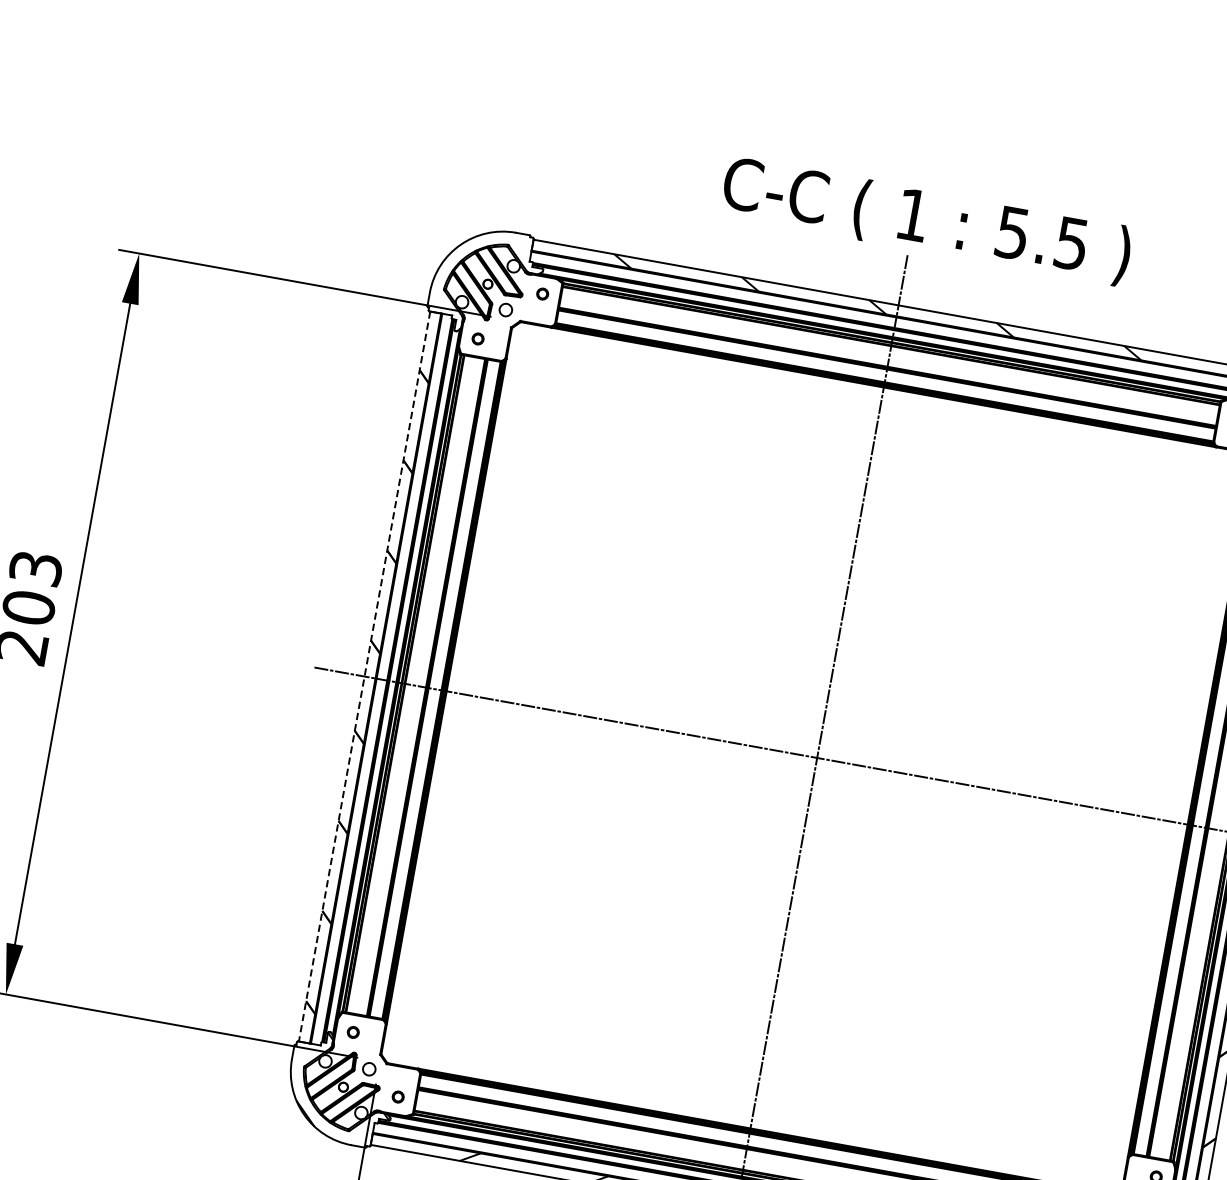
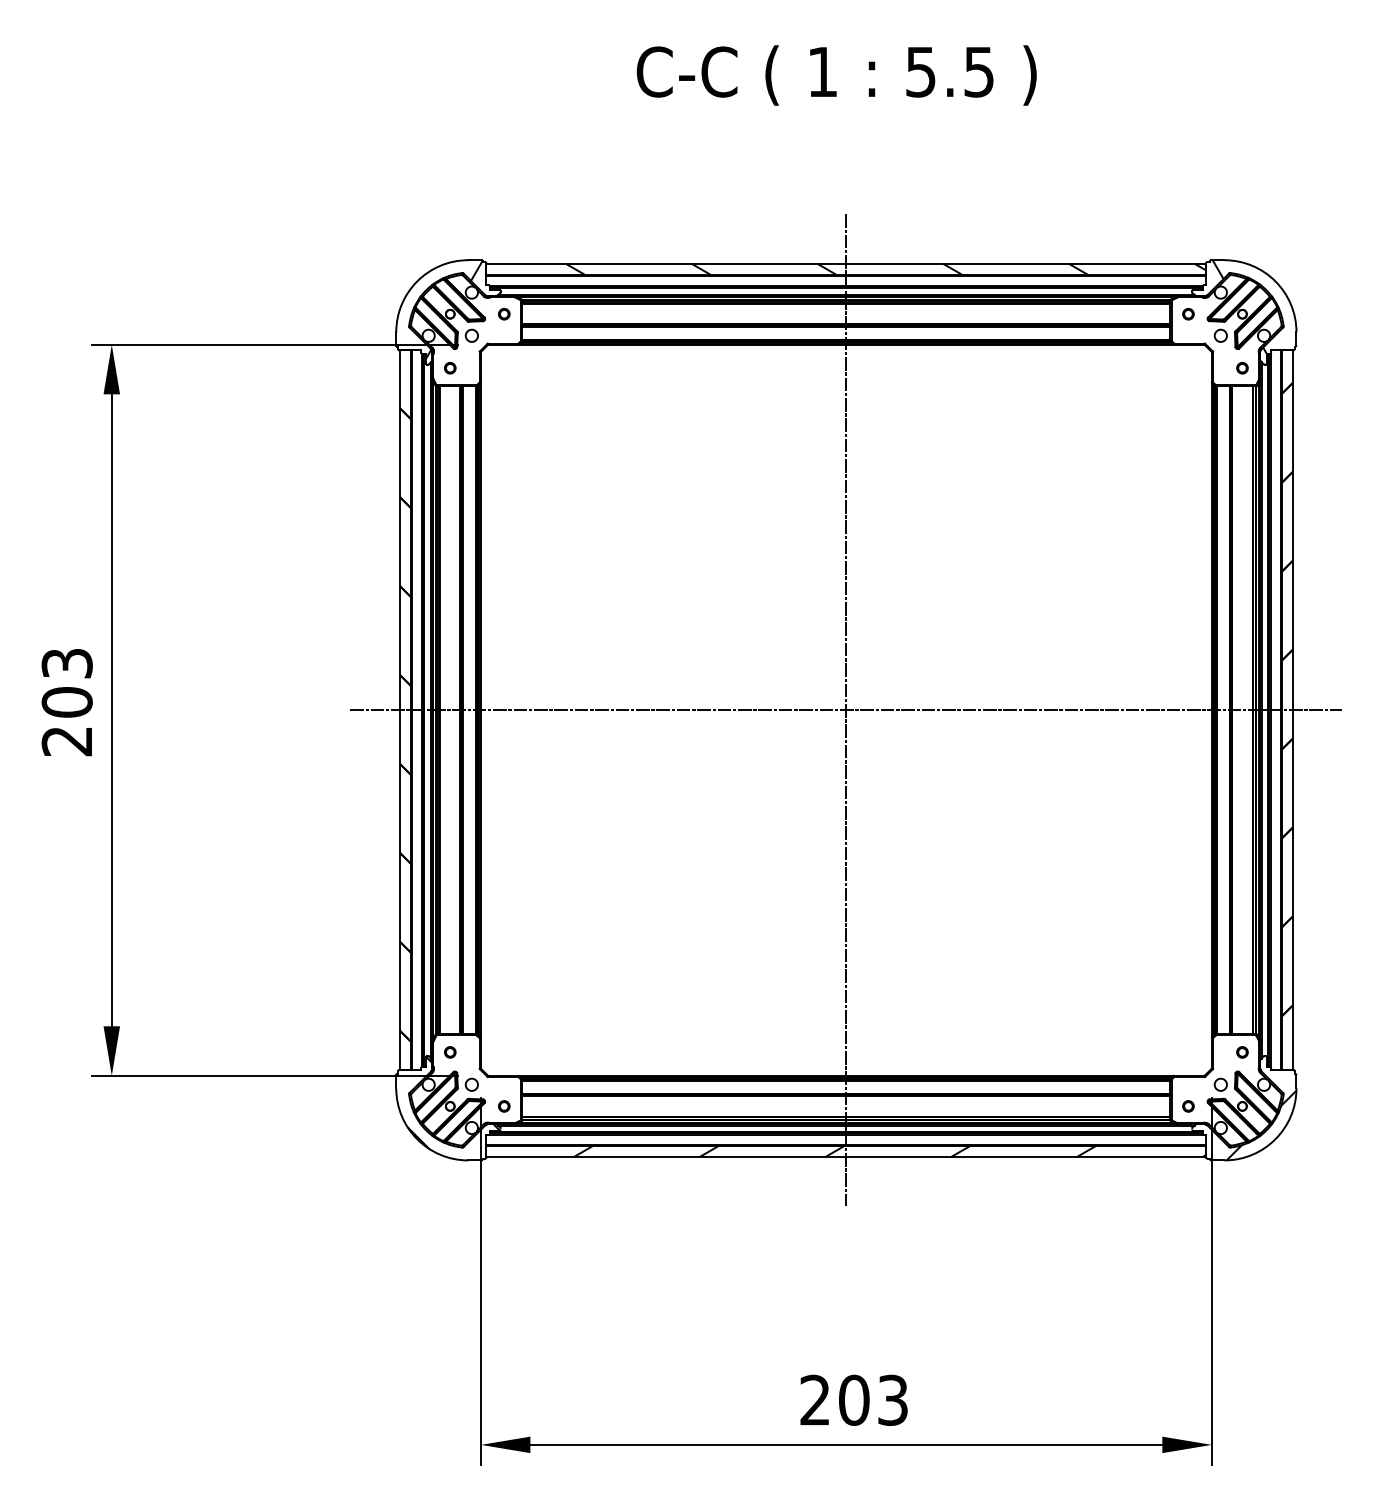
text: (926, 221) -> (836, 75), moved
hatch: (493, 280) -> (454, 309), added
line: (364, 676) -> (399, 710), dashed -> solid

